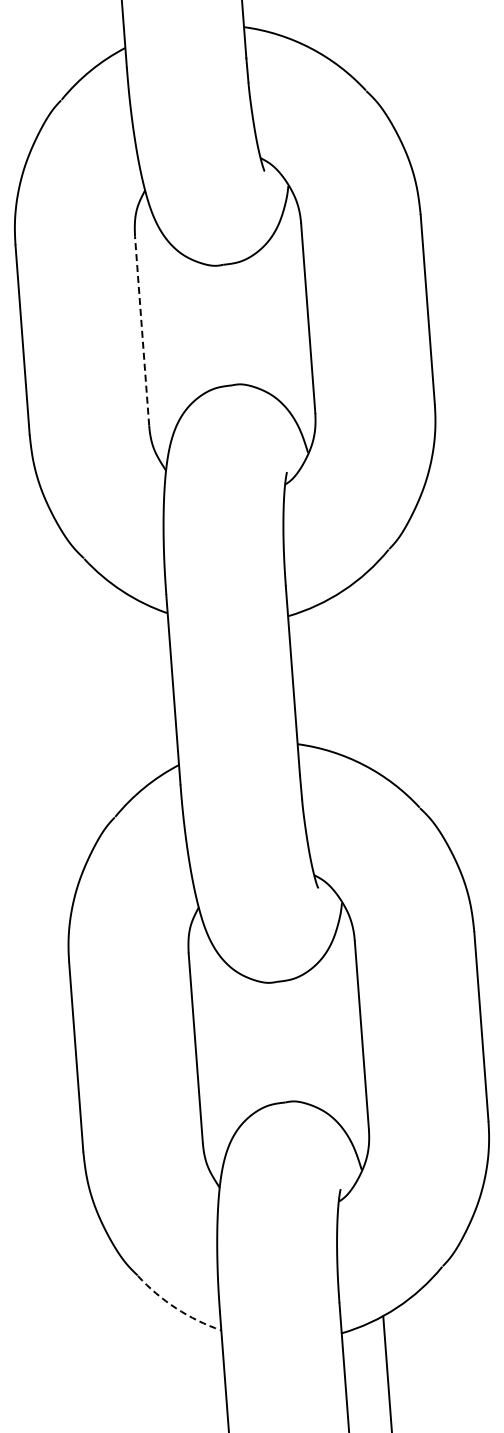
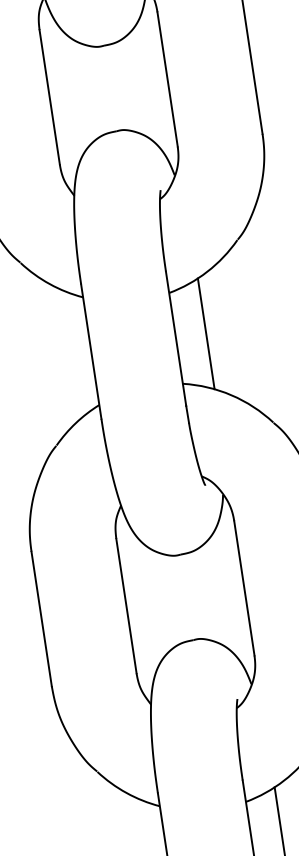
line: (142, 330) -> (49, 96), dashed -> solid
line: (335, 677) -> (206, 334), added
arc: (176, 1308) -> (126, 793), dashed -> solid

